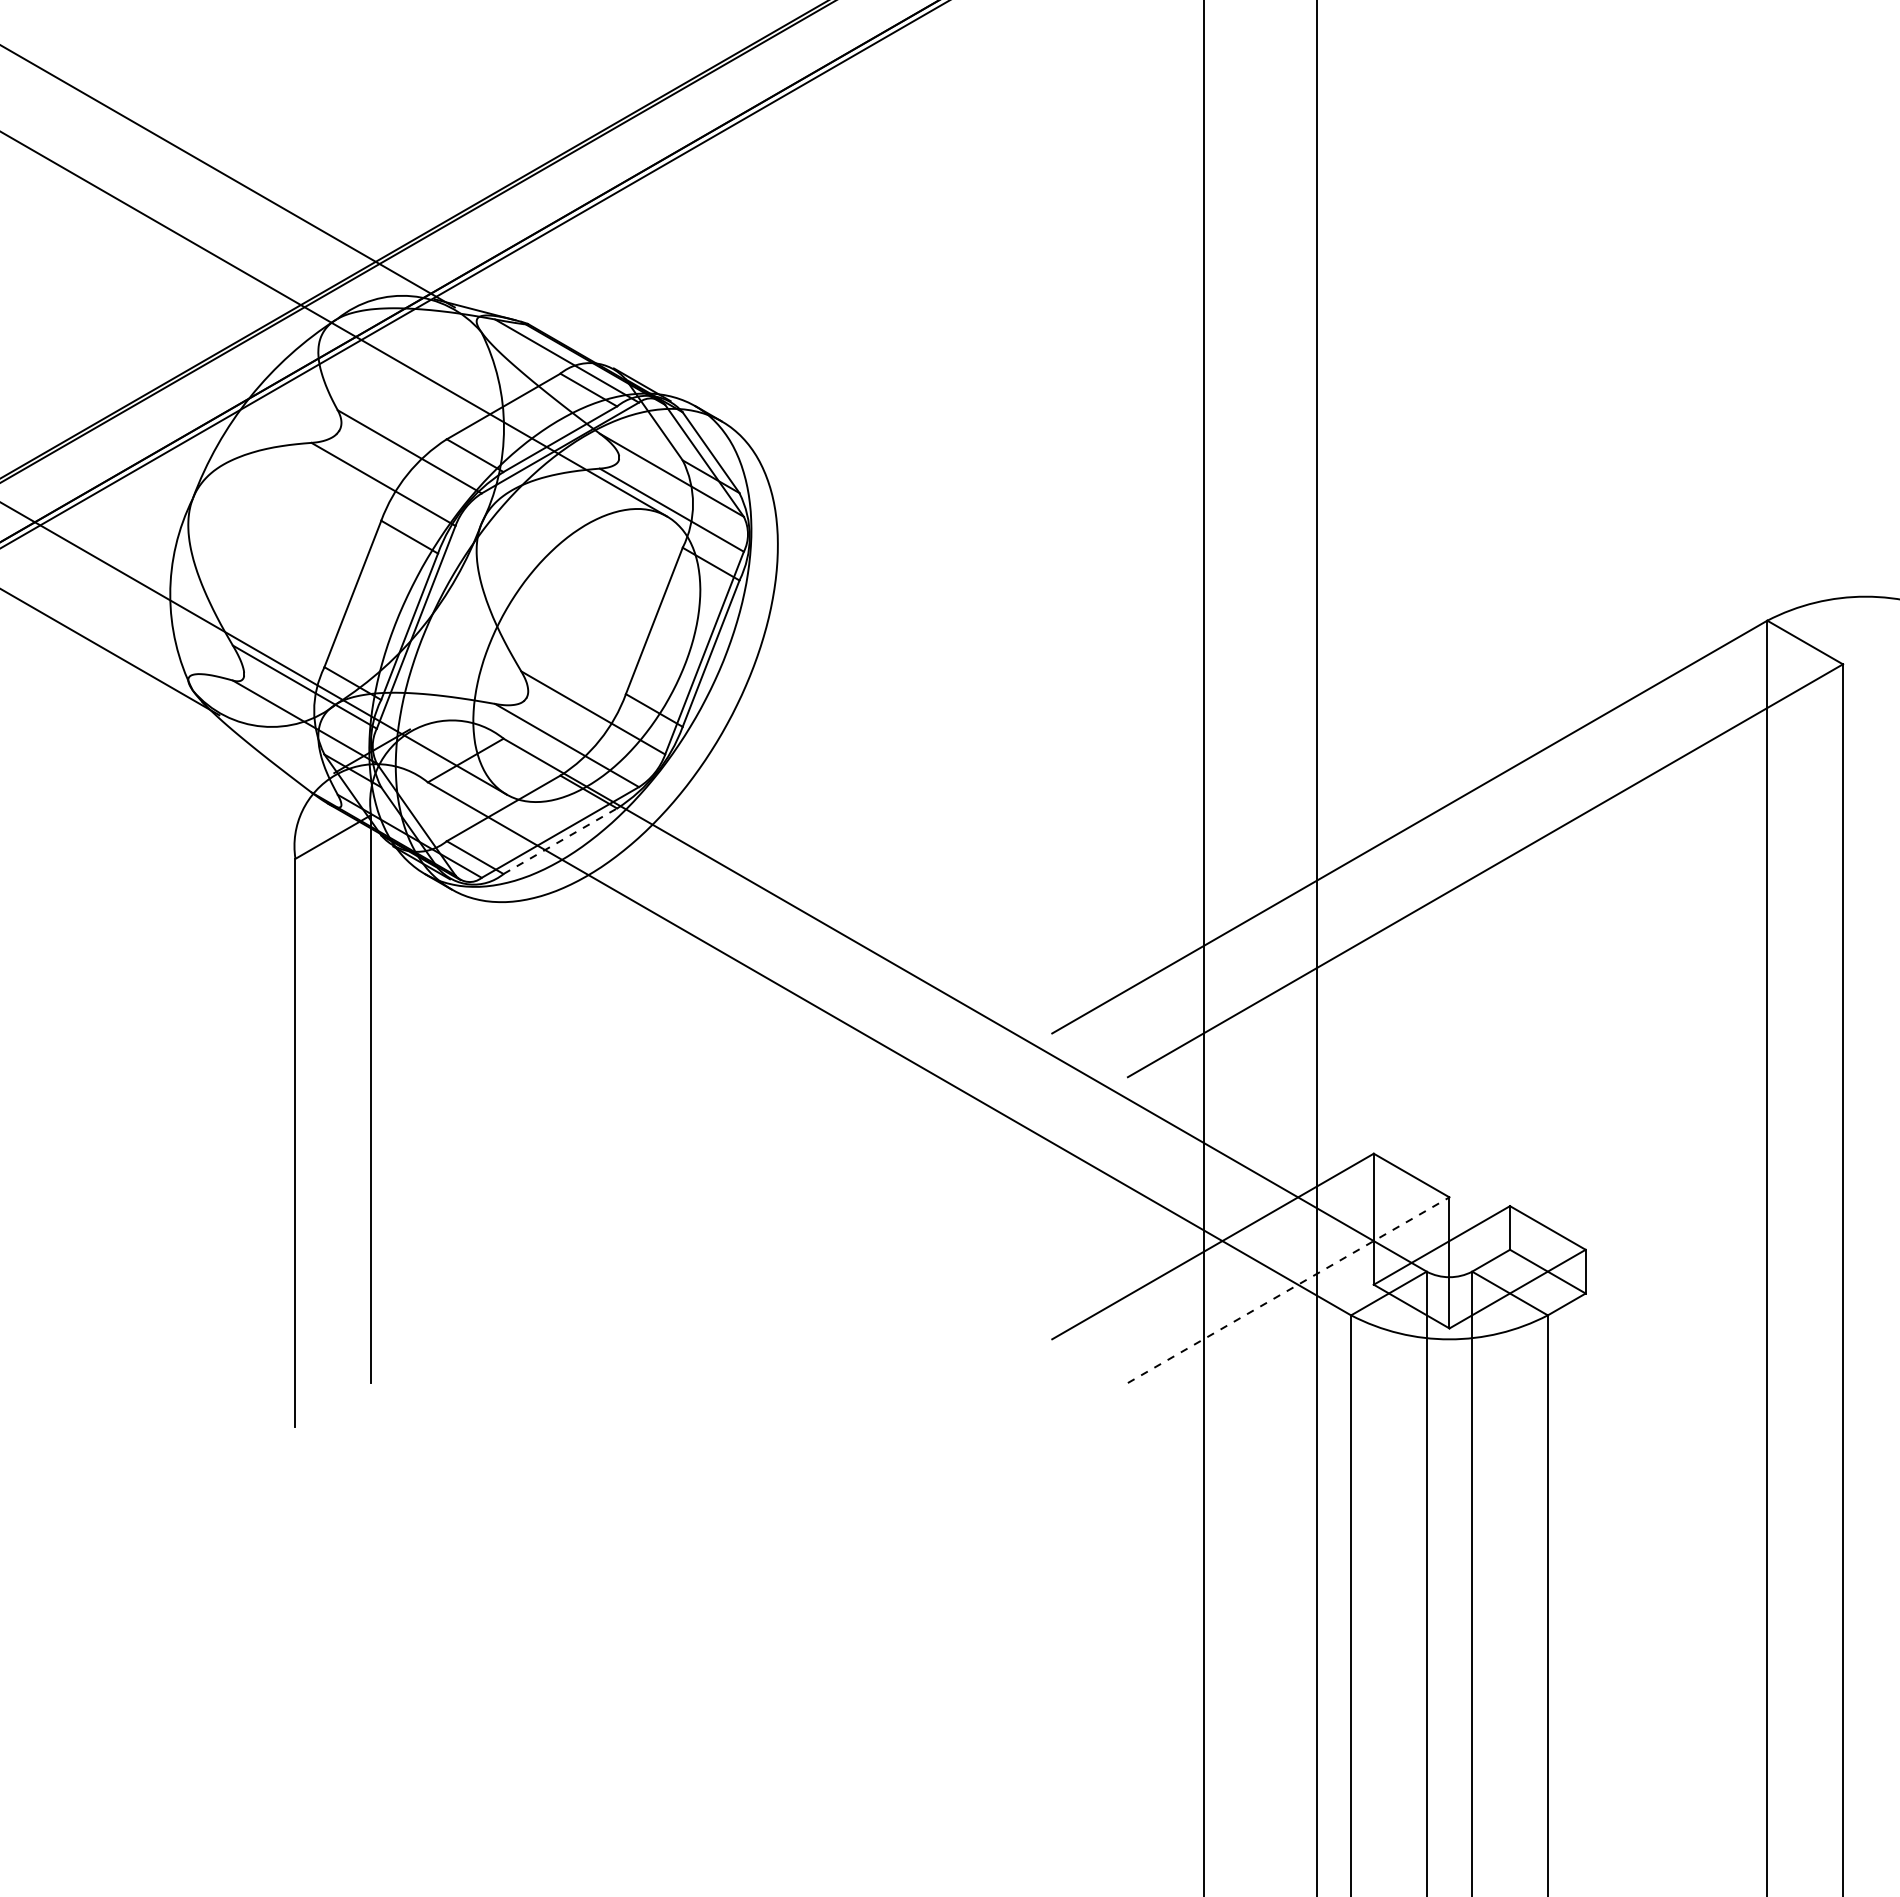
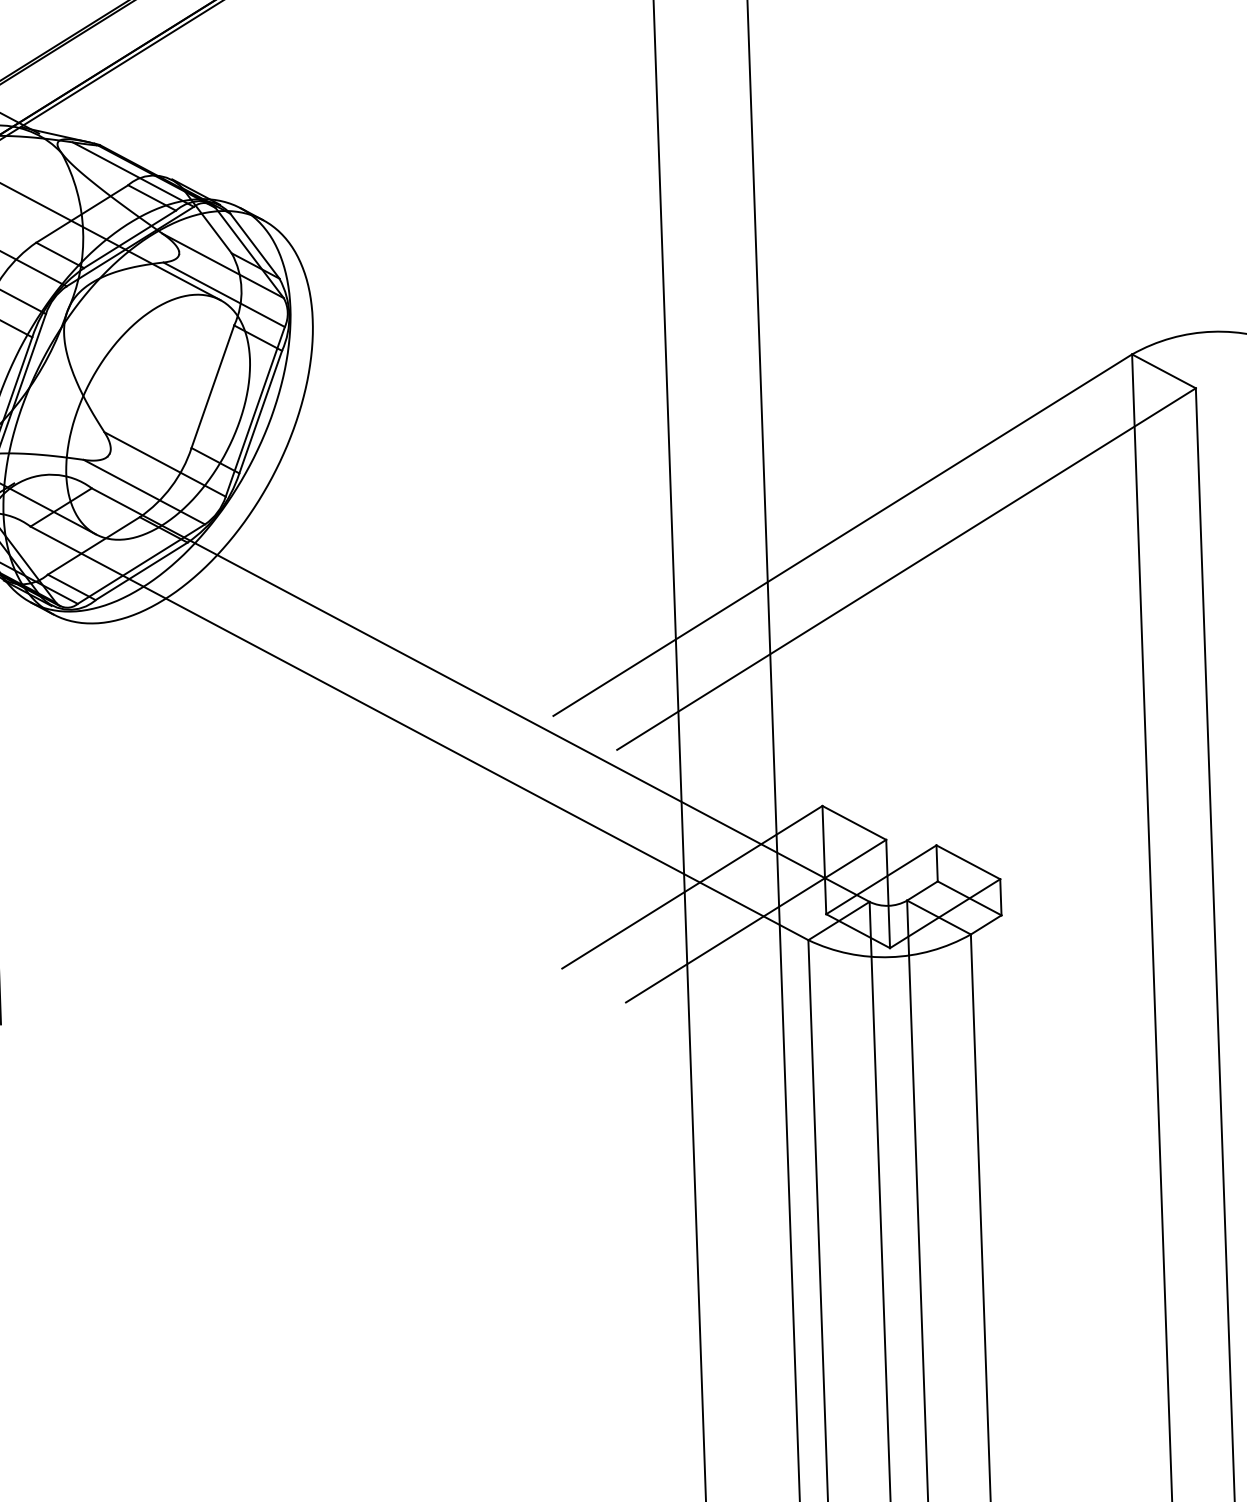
line: (560, 841) -> (141, 571), dashed -> solid
line: (1288, 1290) -> (755, 921), dashed -> solid

